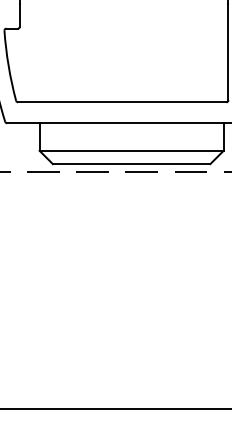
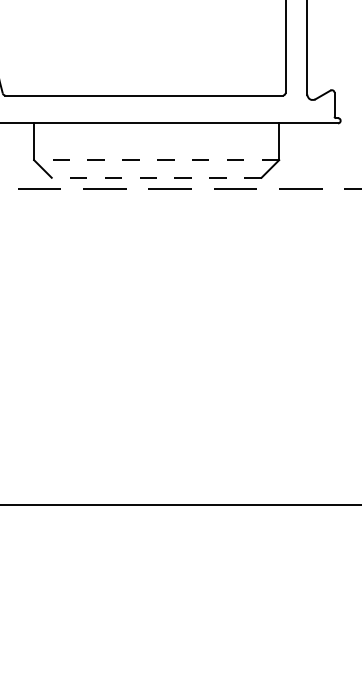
line: (131, 151) -> (156, 160), solid -> dashed
line: (131, 163) -> (156, 177), solid -> dashed

